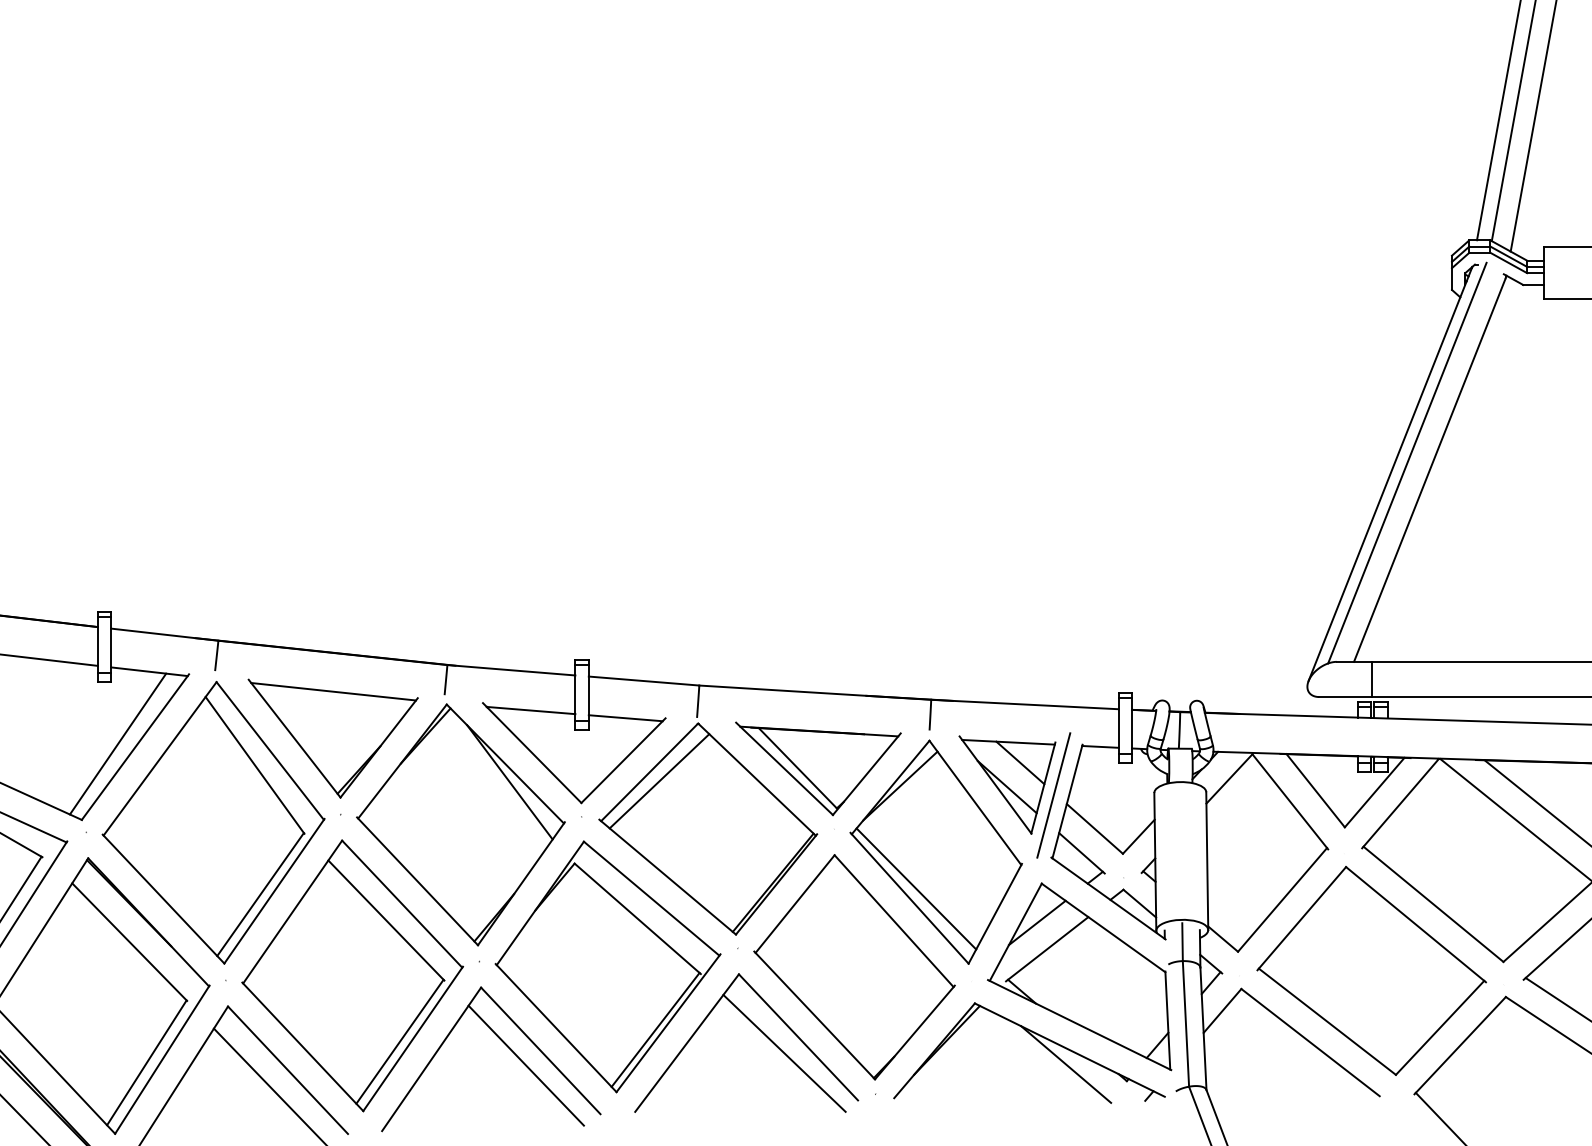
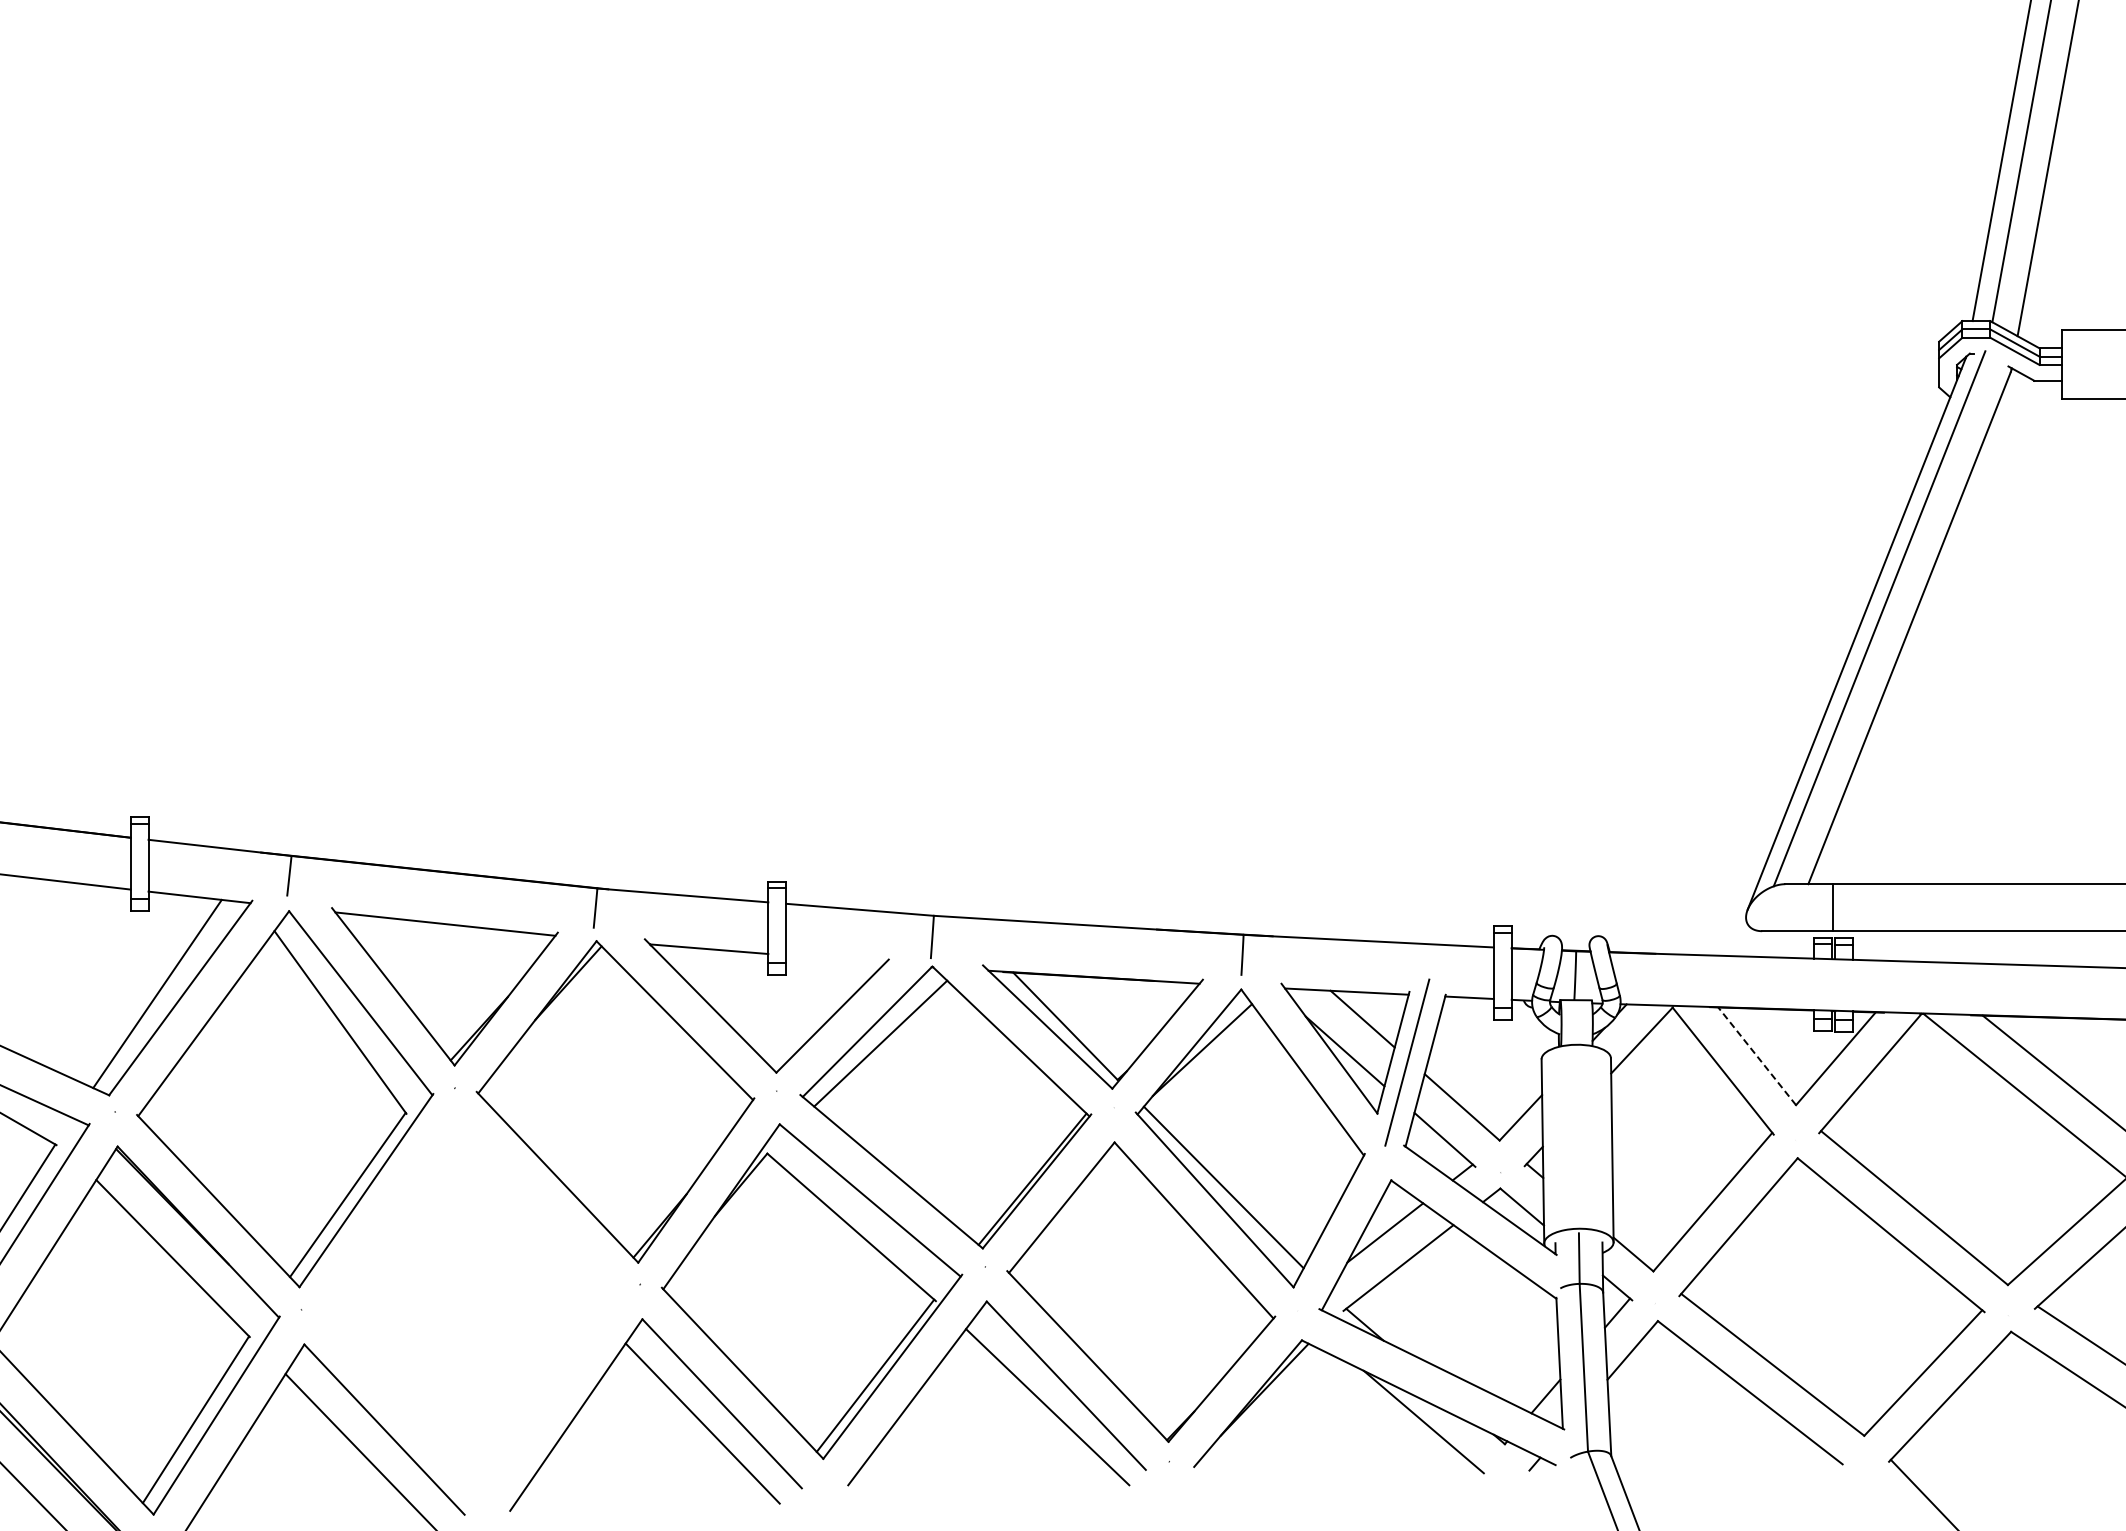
line: (625, 718) -> (835, 959), removed
line: (509, 781) -> (680, 1044), removed
line: (1315, 790) -> (1756, 1055), solid -> dashed
part: (352, 975) -> (470, 1303), removed

